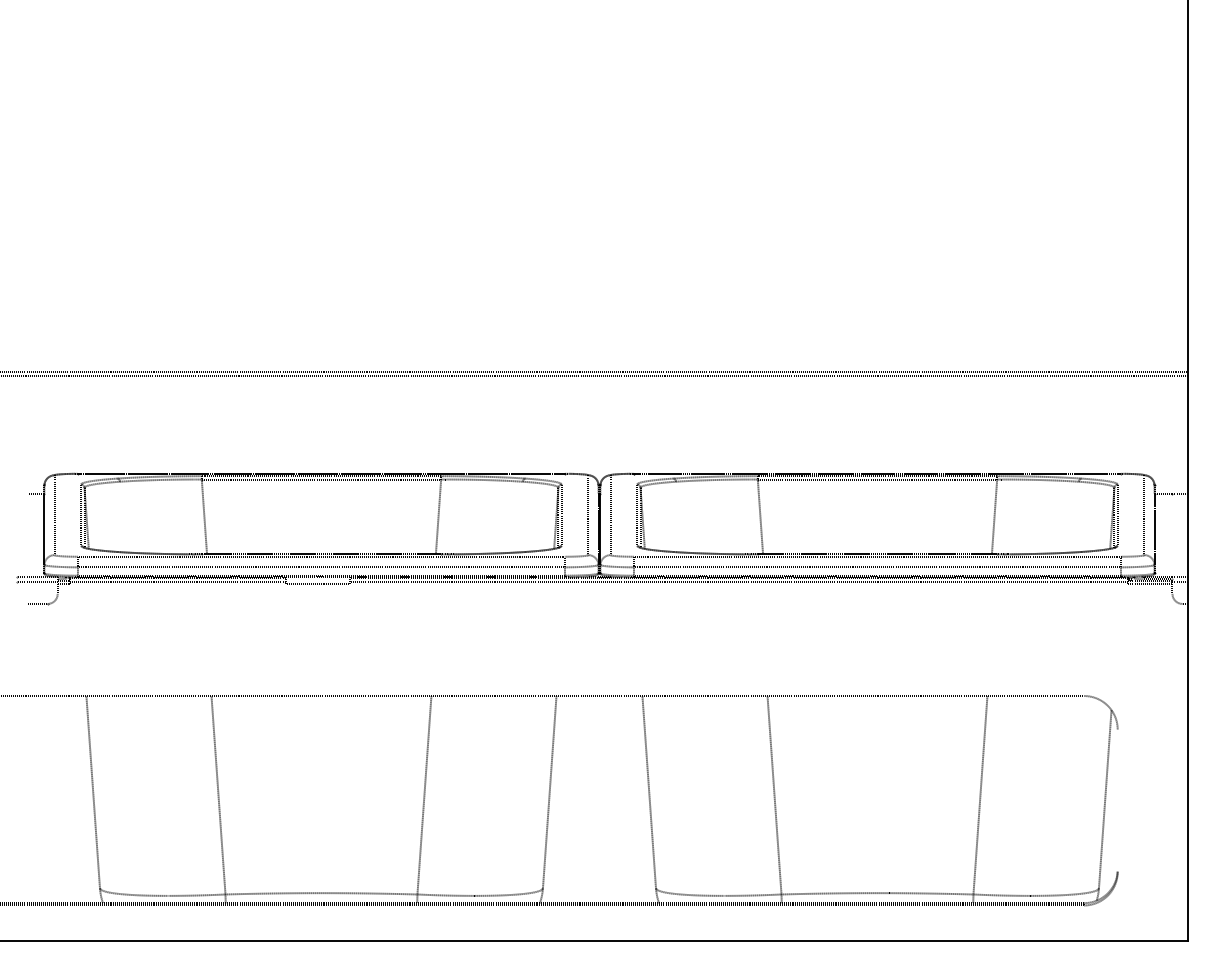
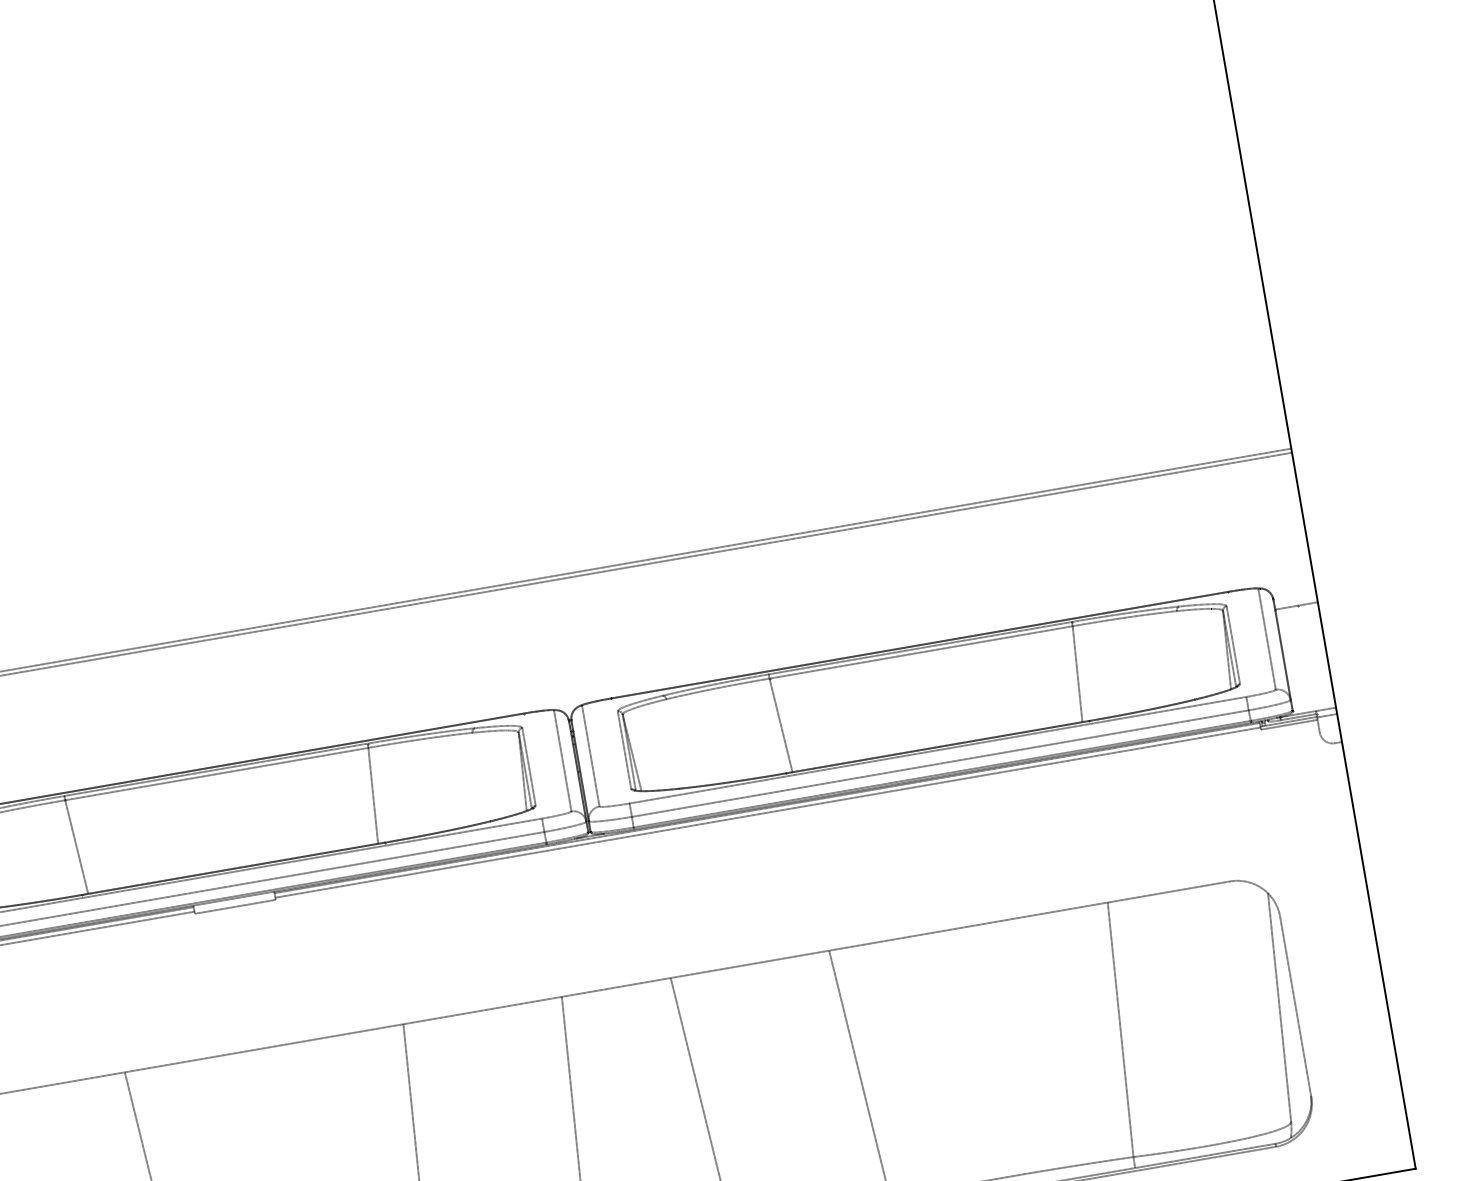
line: (1117, 800) -> (1295, 1006), added

